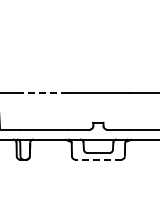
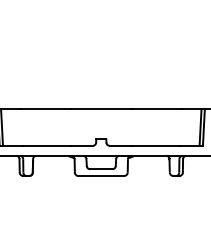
line: (42, 93) -> (45, 109), dashed -> solid
line: (97, 159) -> (100, 175), dashed -> solid

